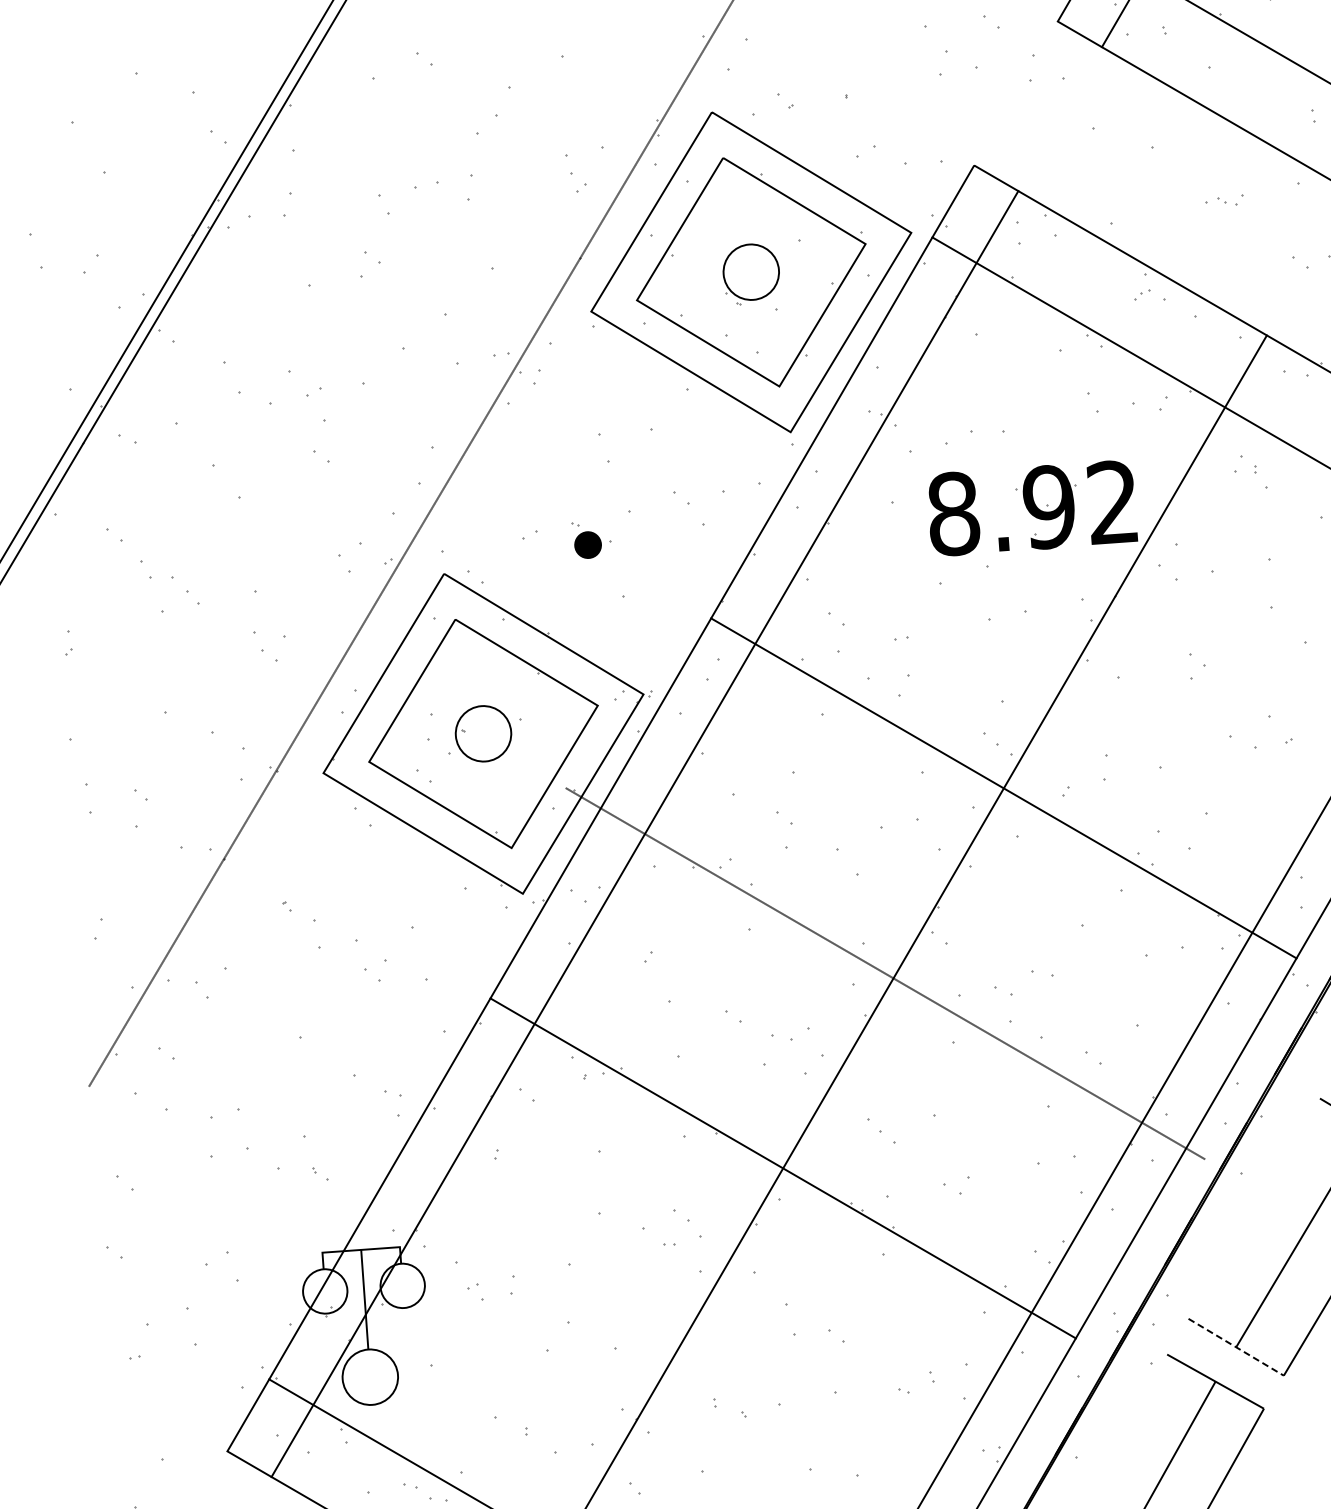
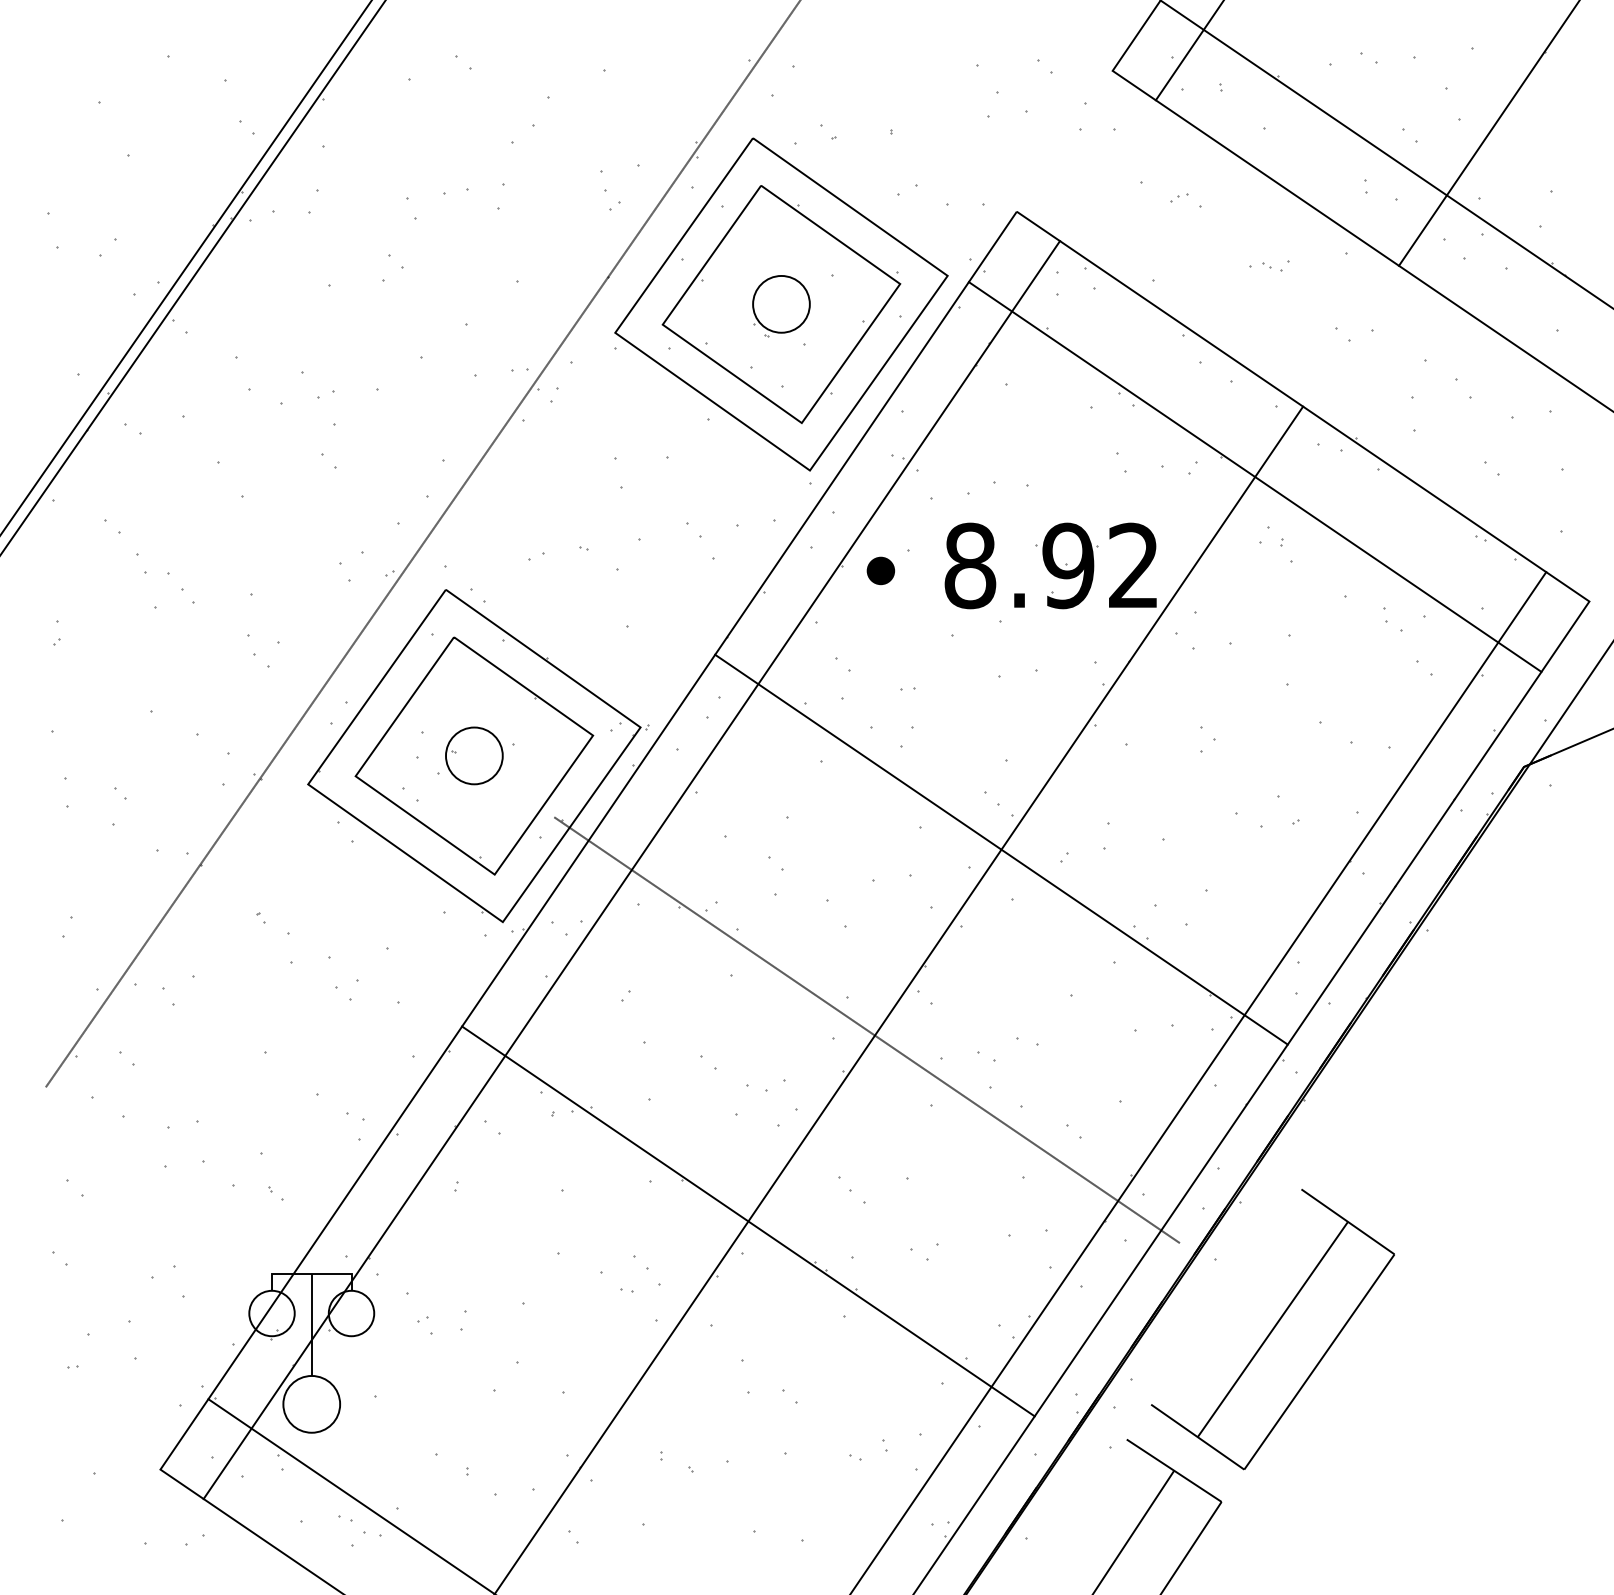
part: (1142, 294) -> (1179, 197), moved
part: (587, 544) -> (880, 570), moved
line: (1235, 1347) -> (1197, 1437), dashed -> solid

